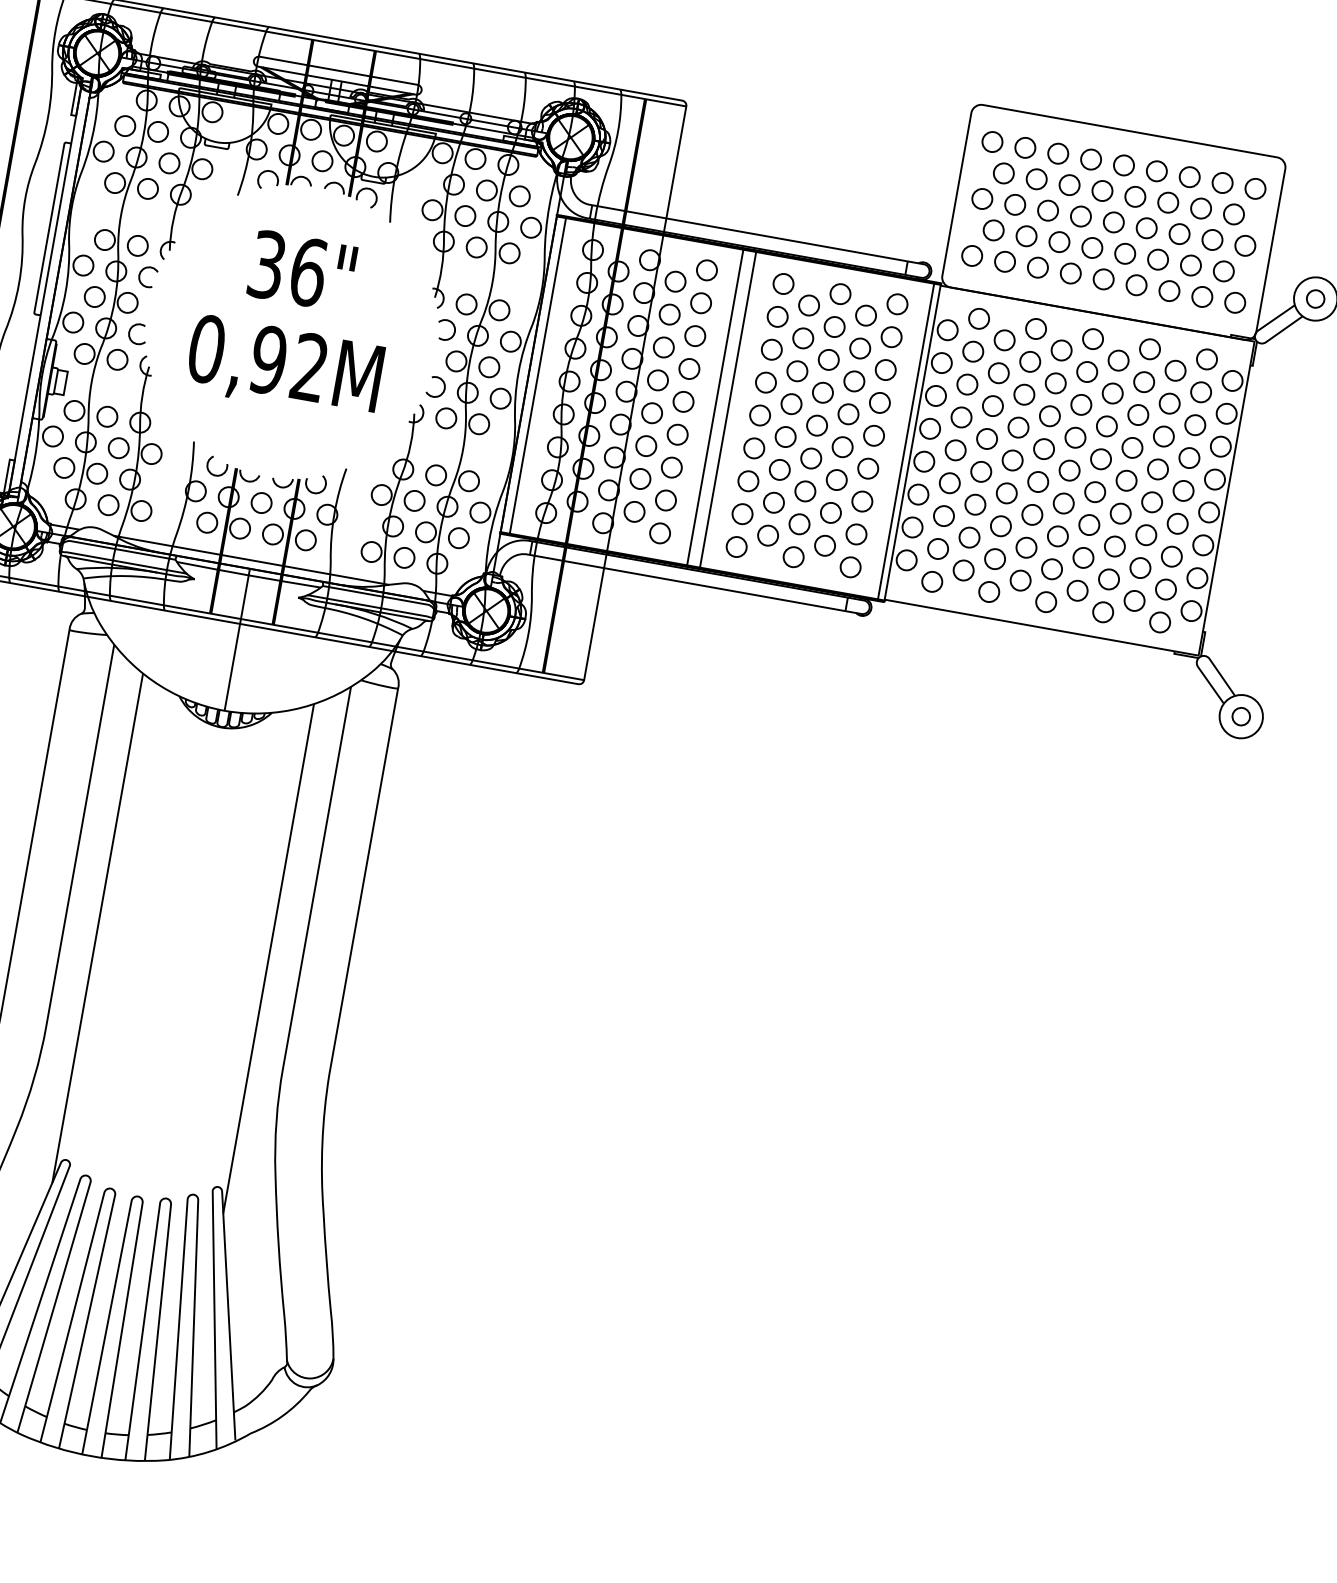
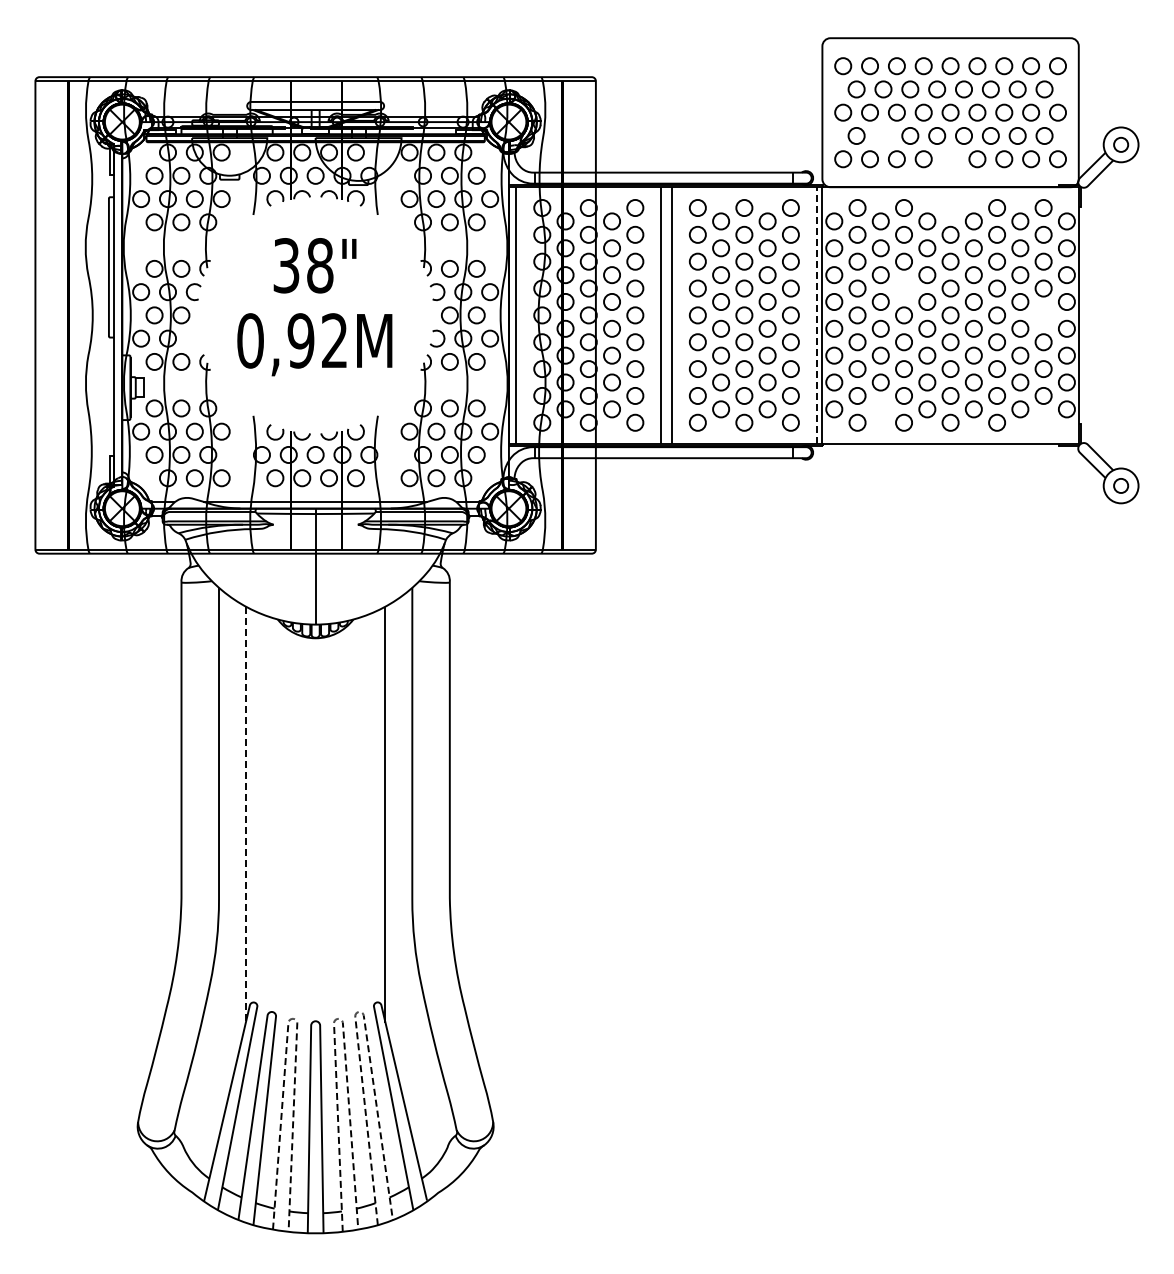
circle: (1026, 235) -> (883, 135), removed
text: (308, 272) -> (320, 265), 36" -> 38"
circle: (1103, 279) -> (950, 159), removed
arc: (131, 330) -> (188, 336), removed
circle: (1093, 338) -> (950, 207), removed
circle: (1017, 427) -> (903, 288), removed
line: (906, 441) -> (817, 315), solid -> dashed
circle: (1183, 491) -> (1043, 315), removed
circle: (963, 570) -> (880, 409), removed
circle: (1160, 622) -> (1043, 422), removed
line: (97, 928) -> (245, 814), solid -> dashed
line: (110, 1188) -> (292, 1018), solid -> dashed
line: (192, 1195) -> (358, 1012), solid -> dashed
line: (166, 1198) -> (338, 1018), solid -> dashed

